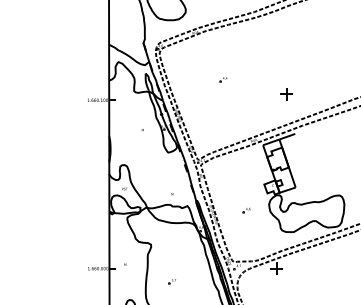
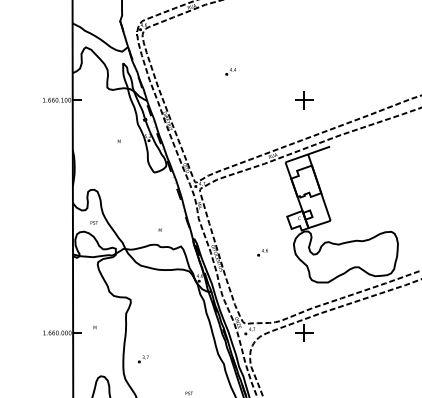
part: (286, 94) -> (304, 100), moved
part: (171, 281) -> (142, 359), moved

